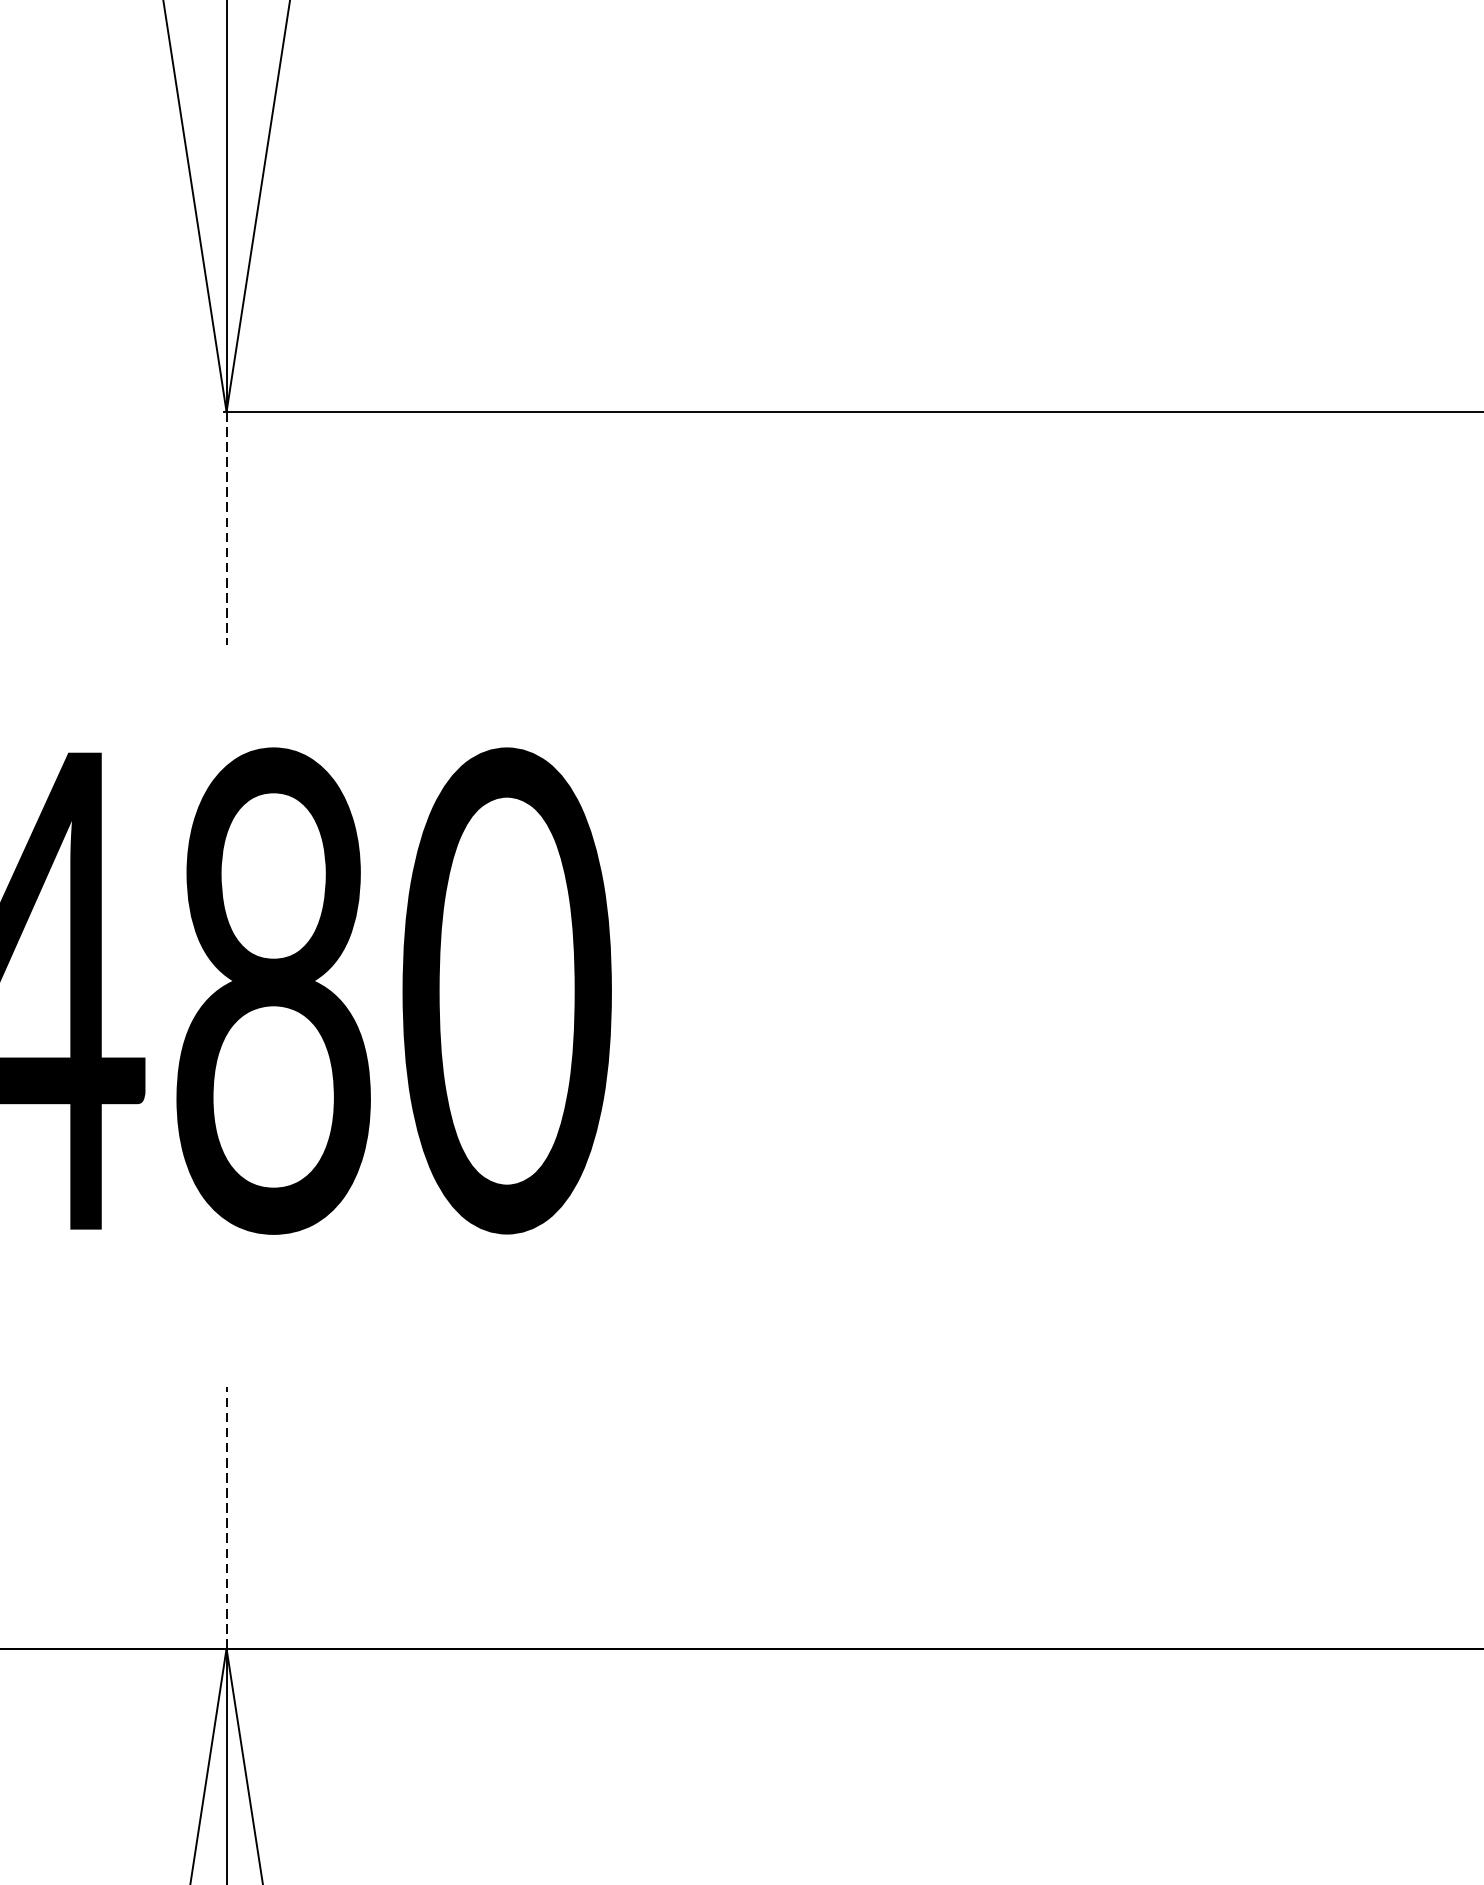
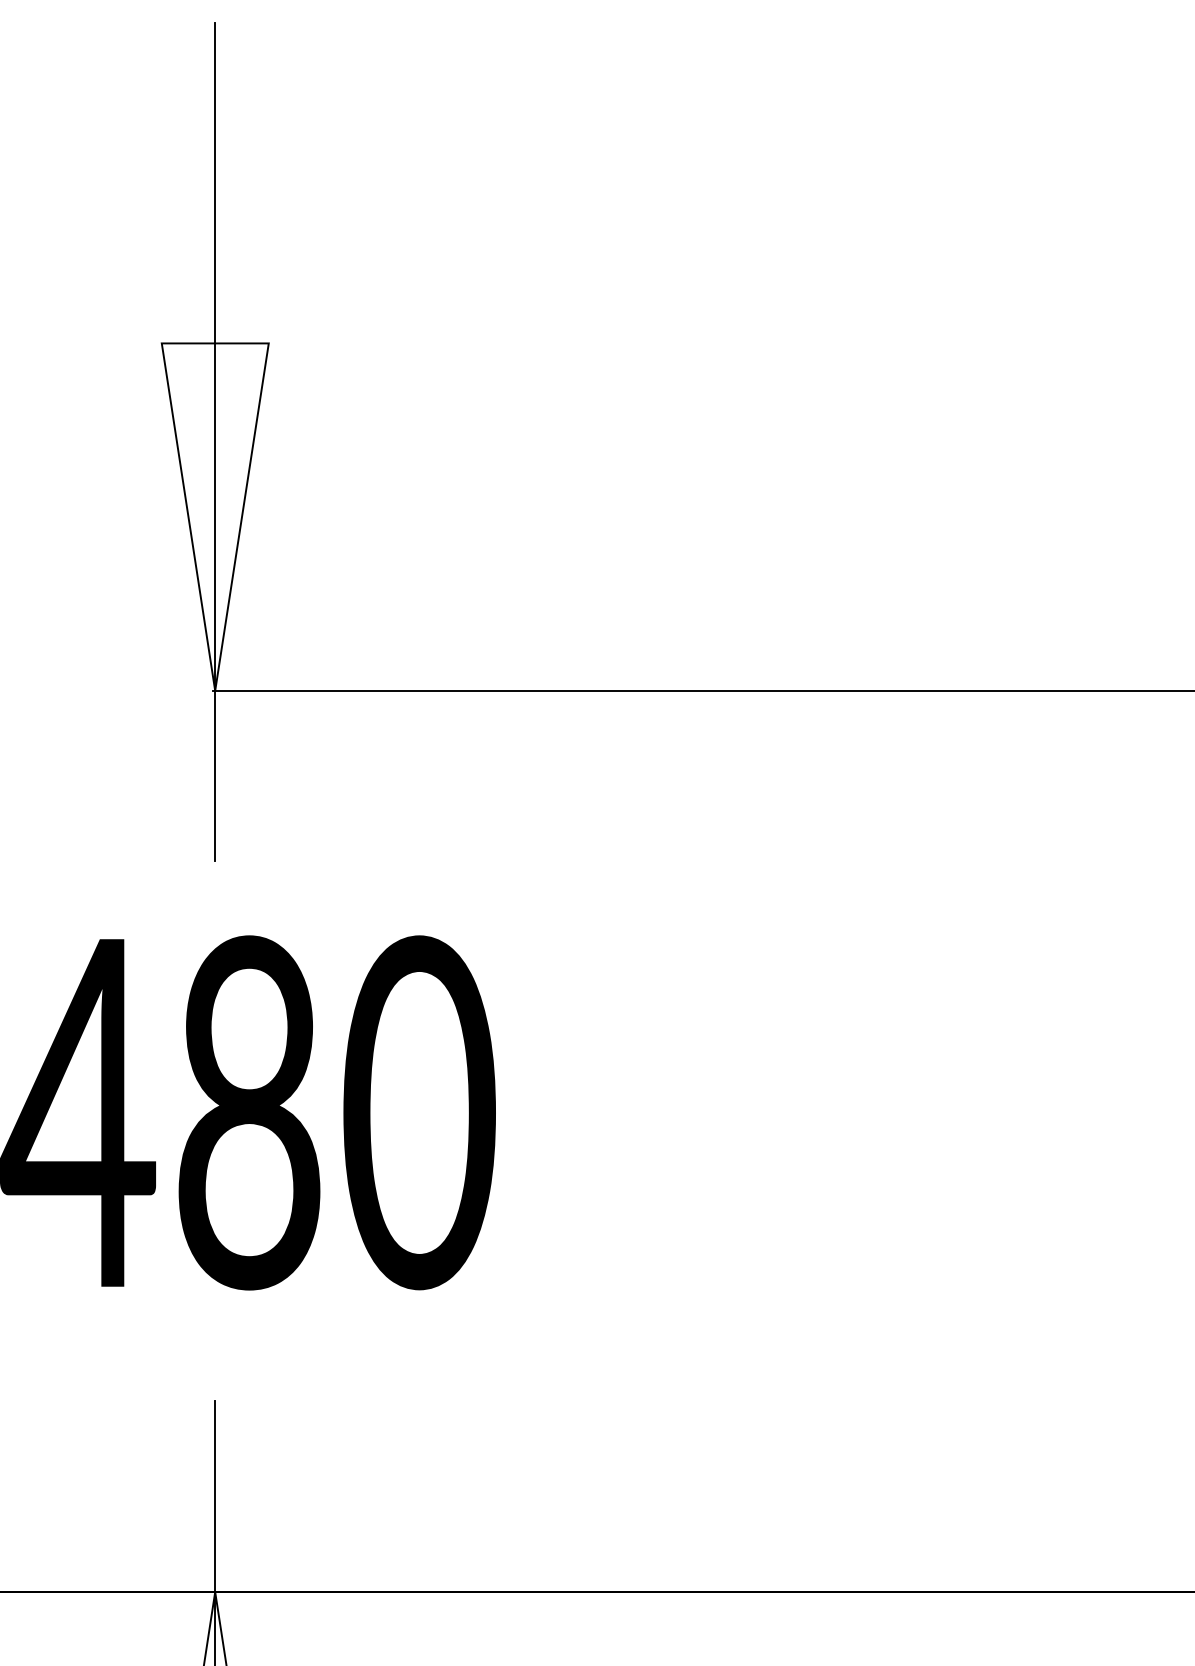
line: (226, 528) -> (215, 775), dashed -> solid
line: (226, 1517) -> (215, 1496), dashed -> solid

